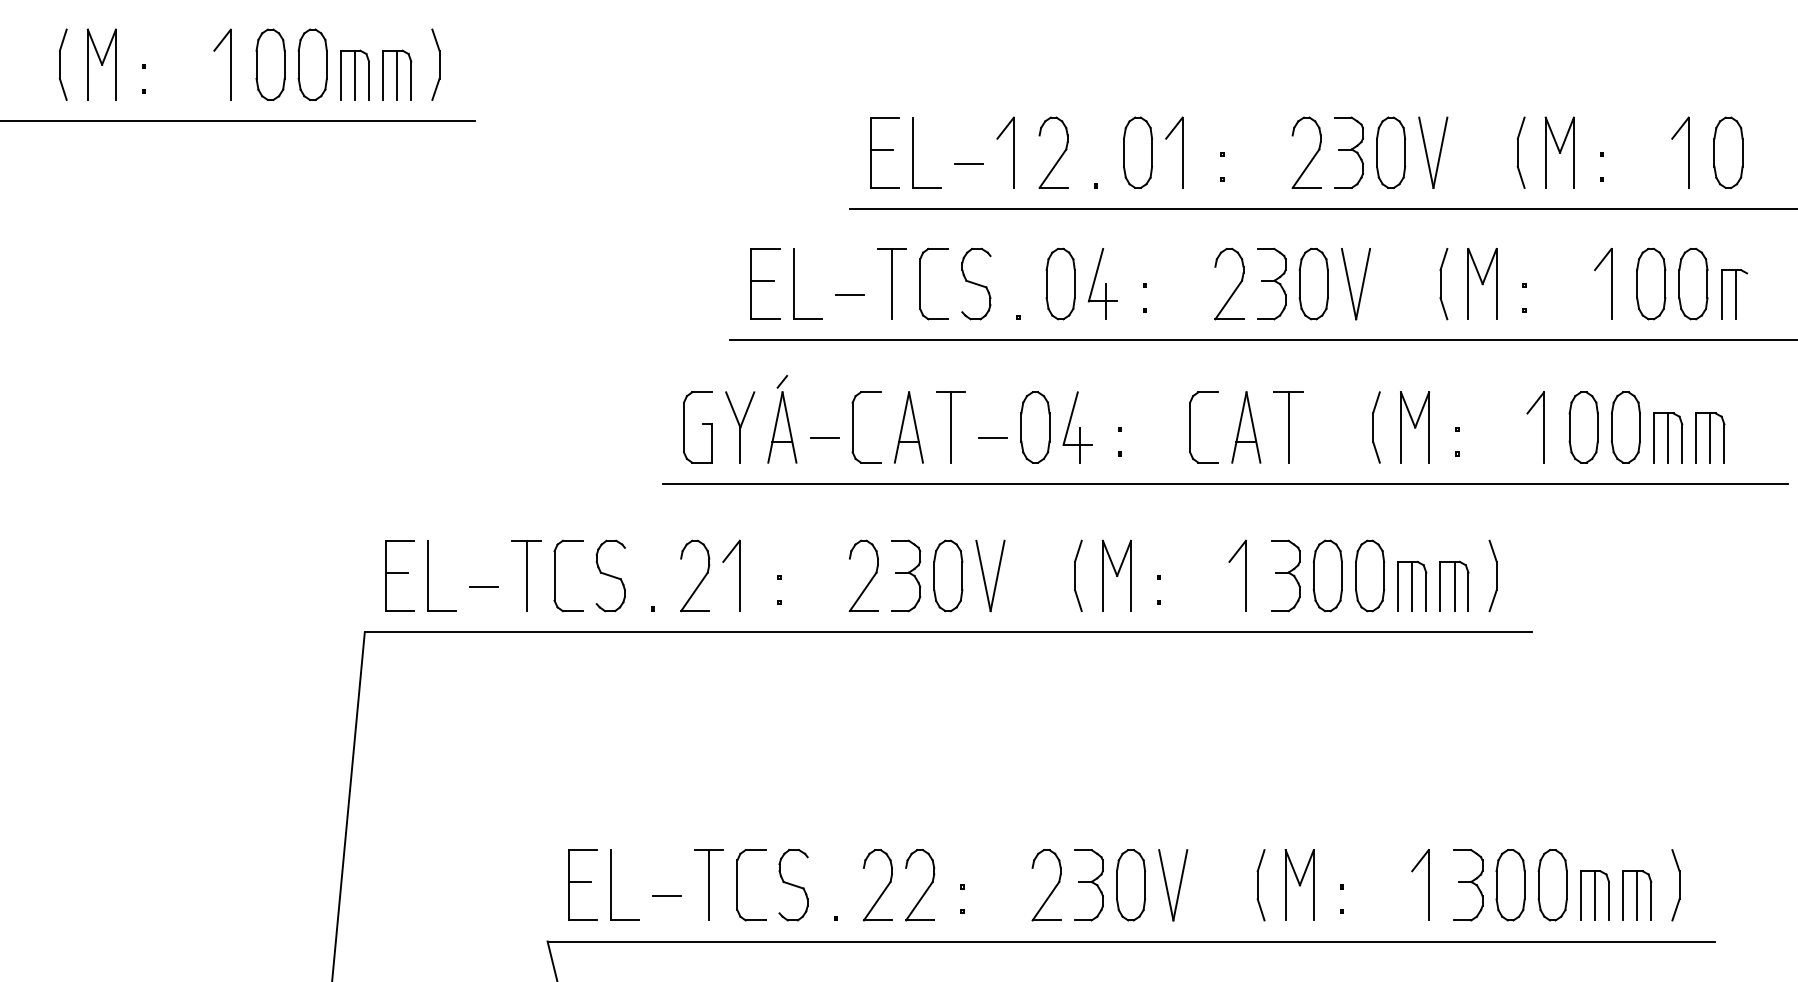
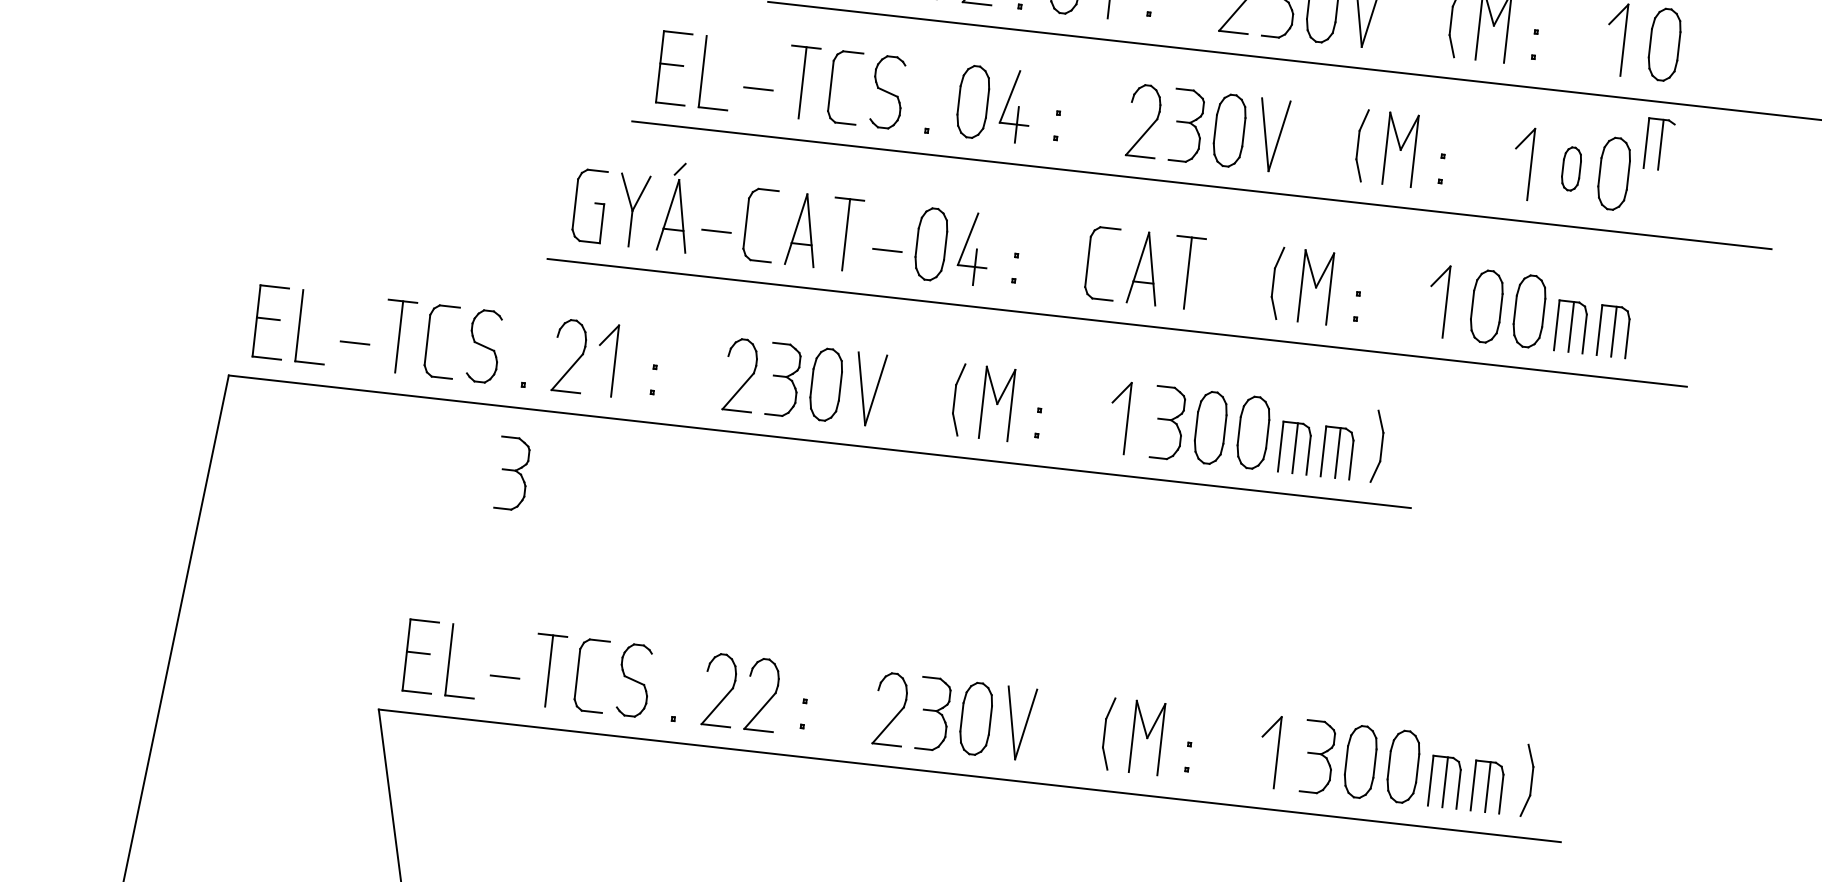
part: (1651, 283) -> (1571, 168), size x0.6
part: (1734, 294) -> (1659, 144), moved
part: (652, 696) -> (512, 473), added

